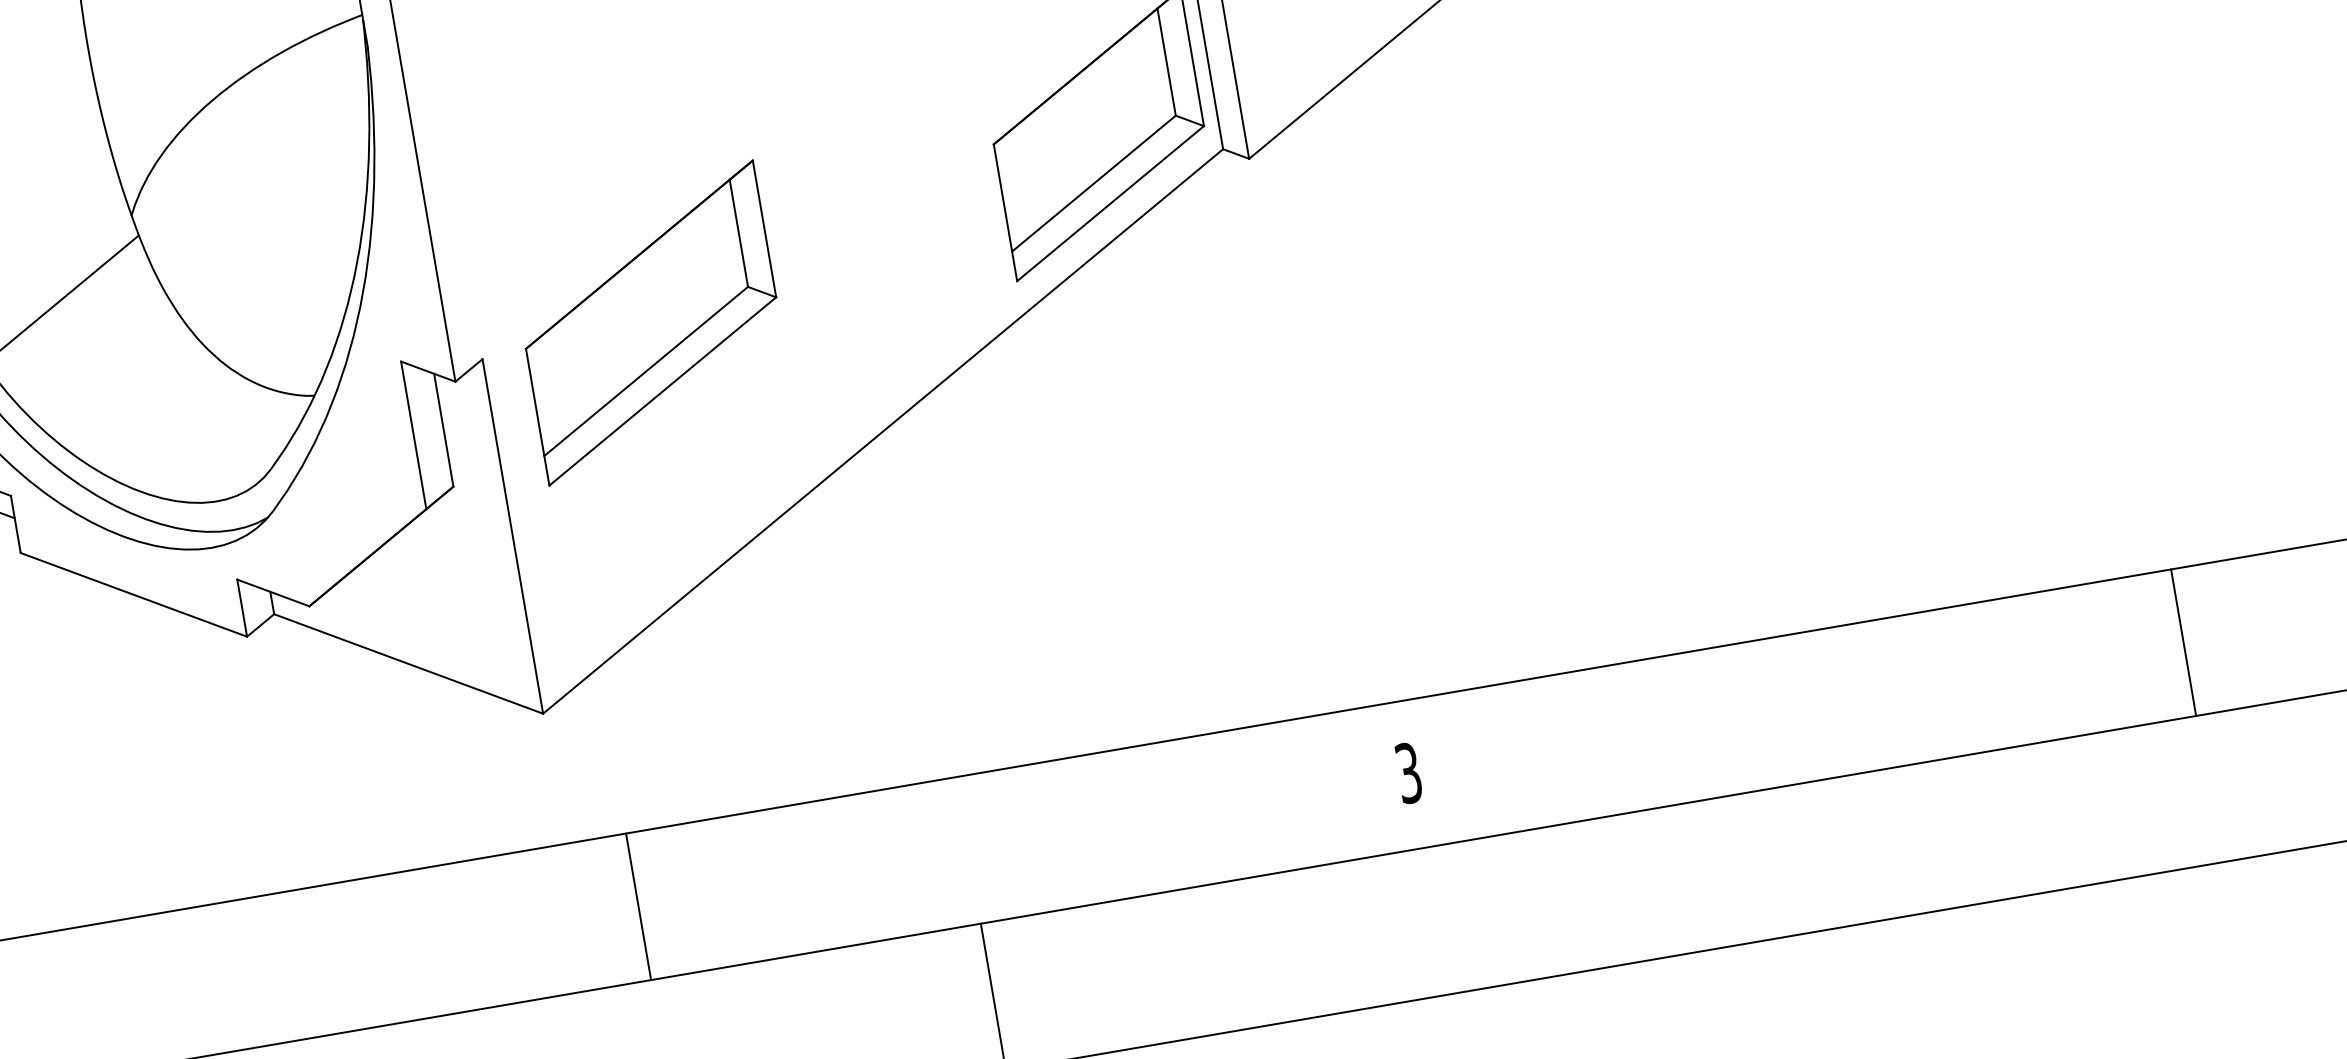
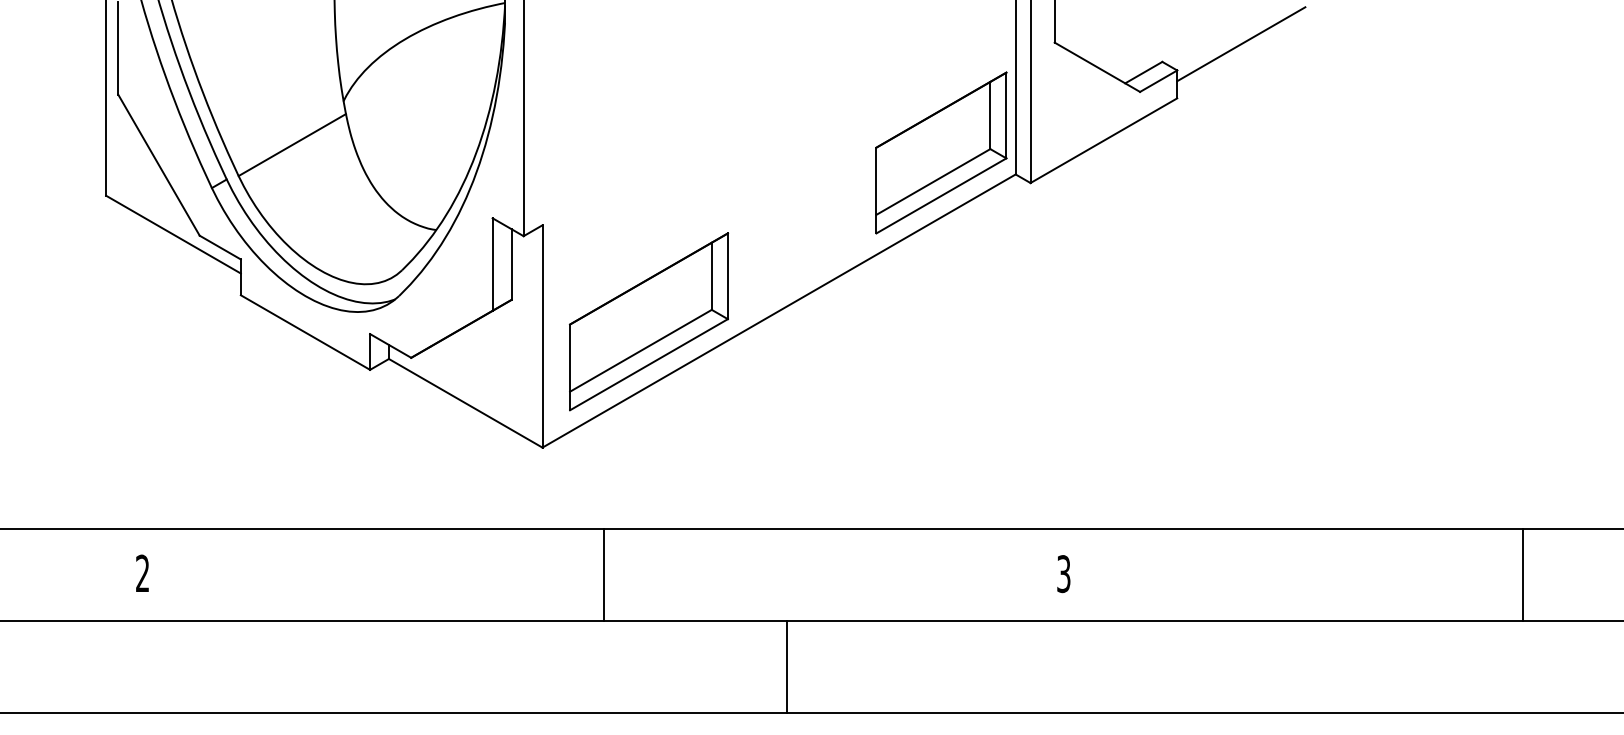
part: (650, 322) -> (648, 321), moved
line: (2183, 643) -> (1522, 575), moved
line: (638, 907) -> (603, 575), moved

